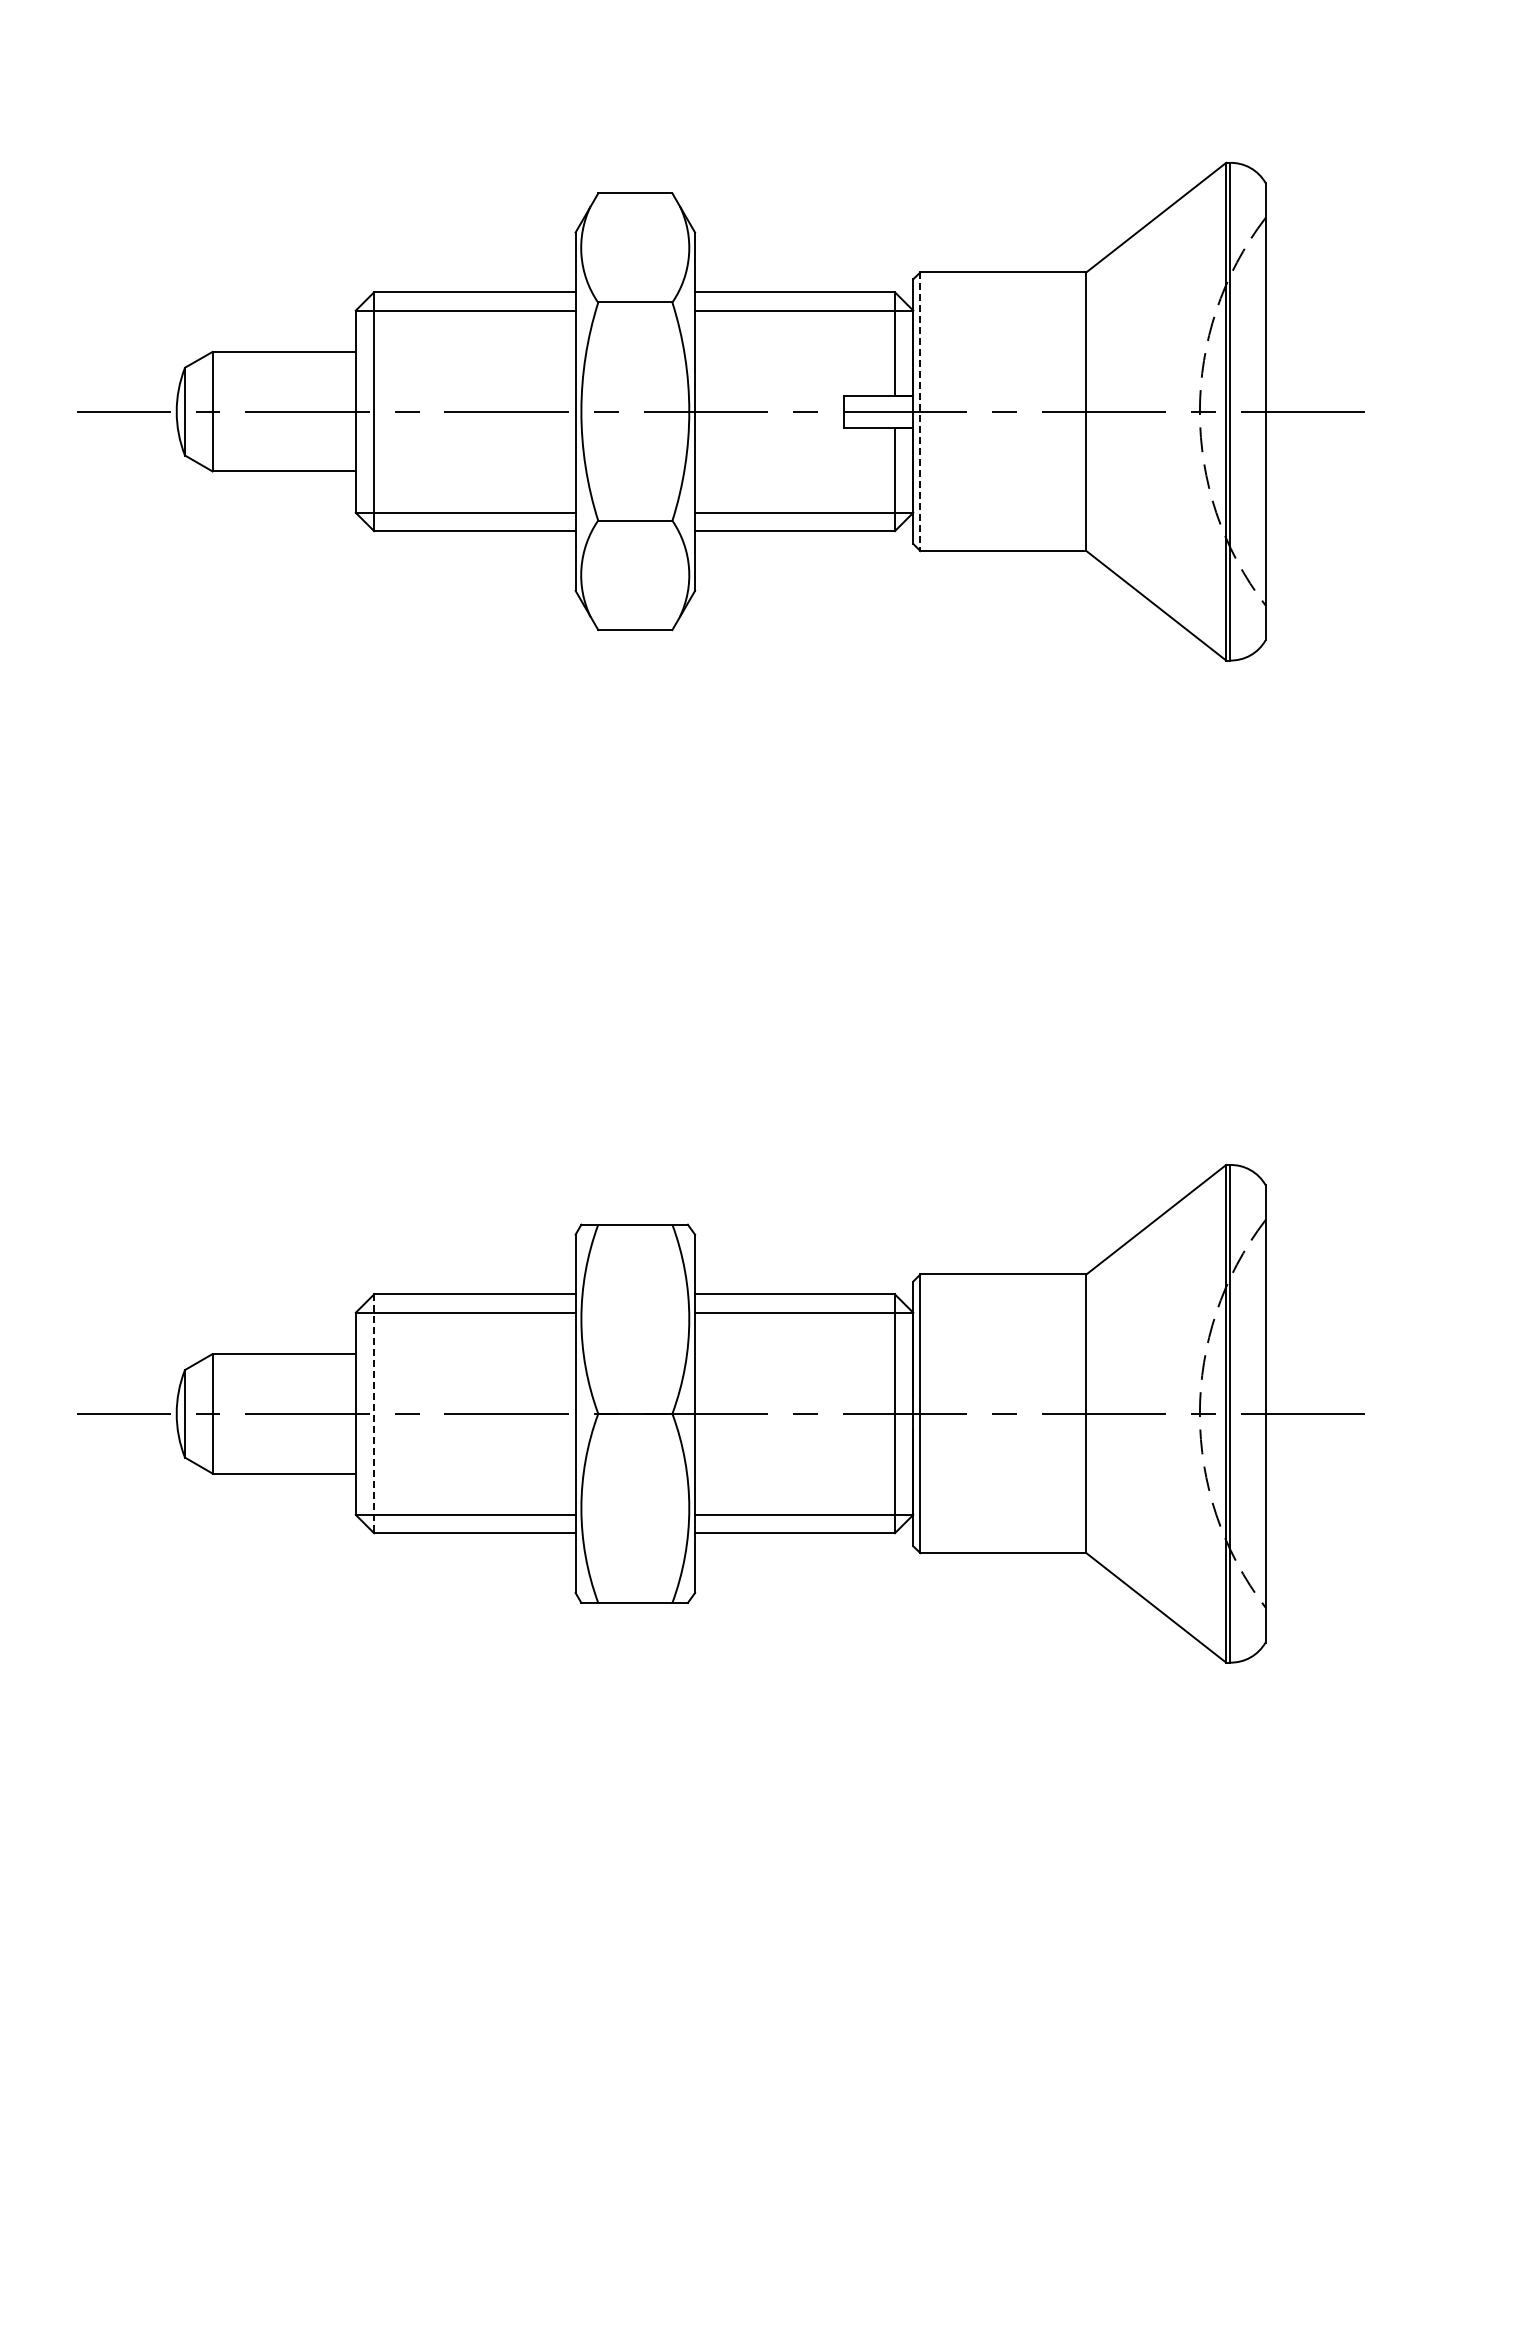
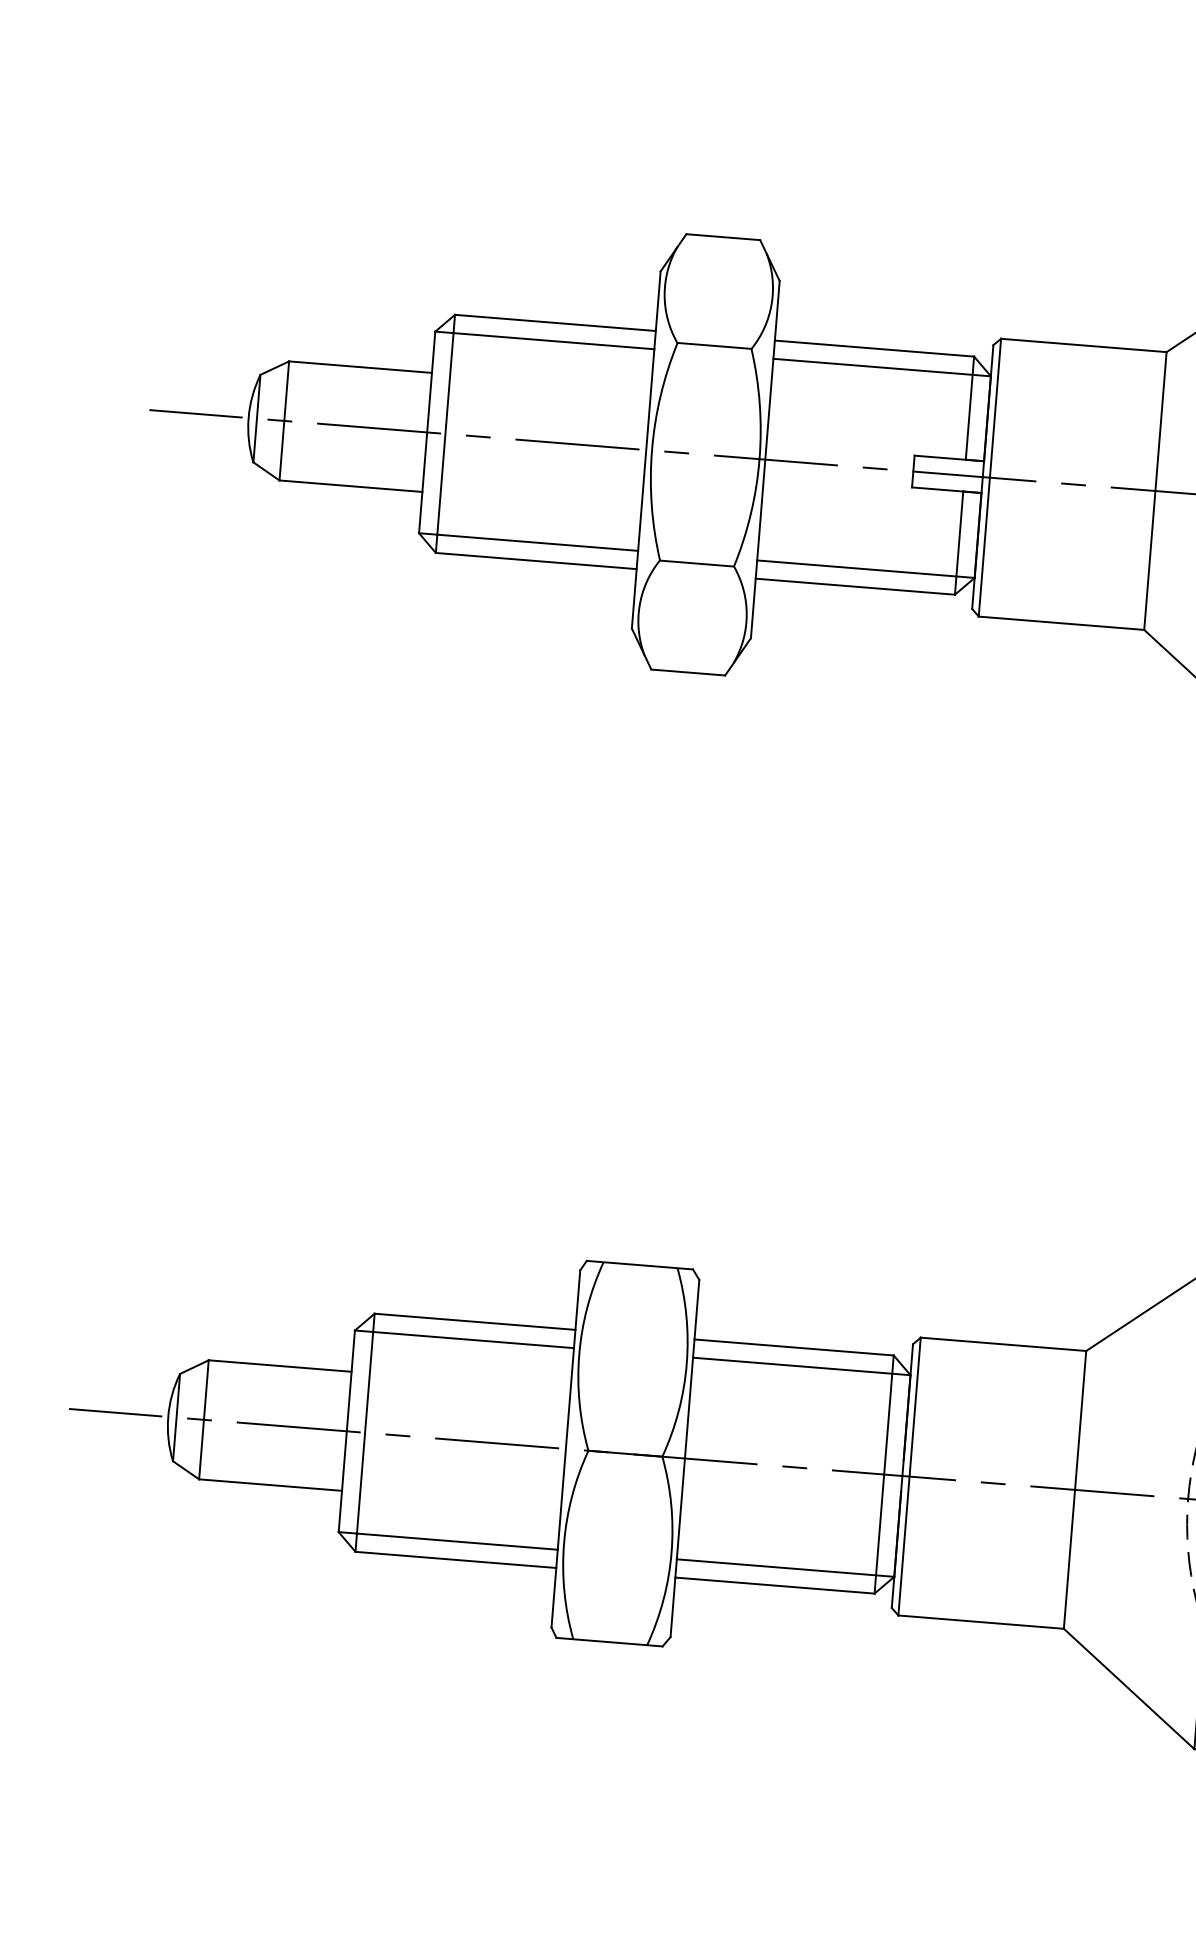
line: (920, 412) -> (989, 478), dashed -> solid
line: (374, 1414) -> (365, 1433), dashed -> solid

